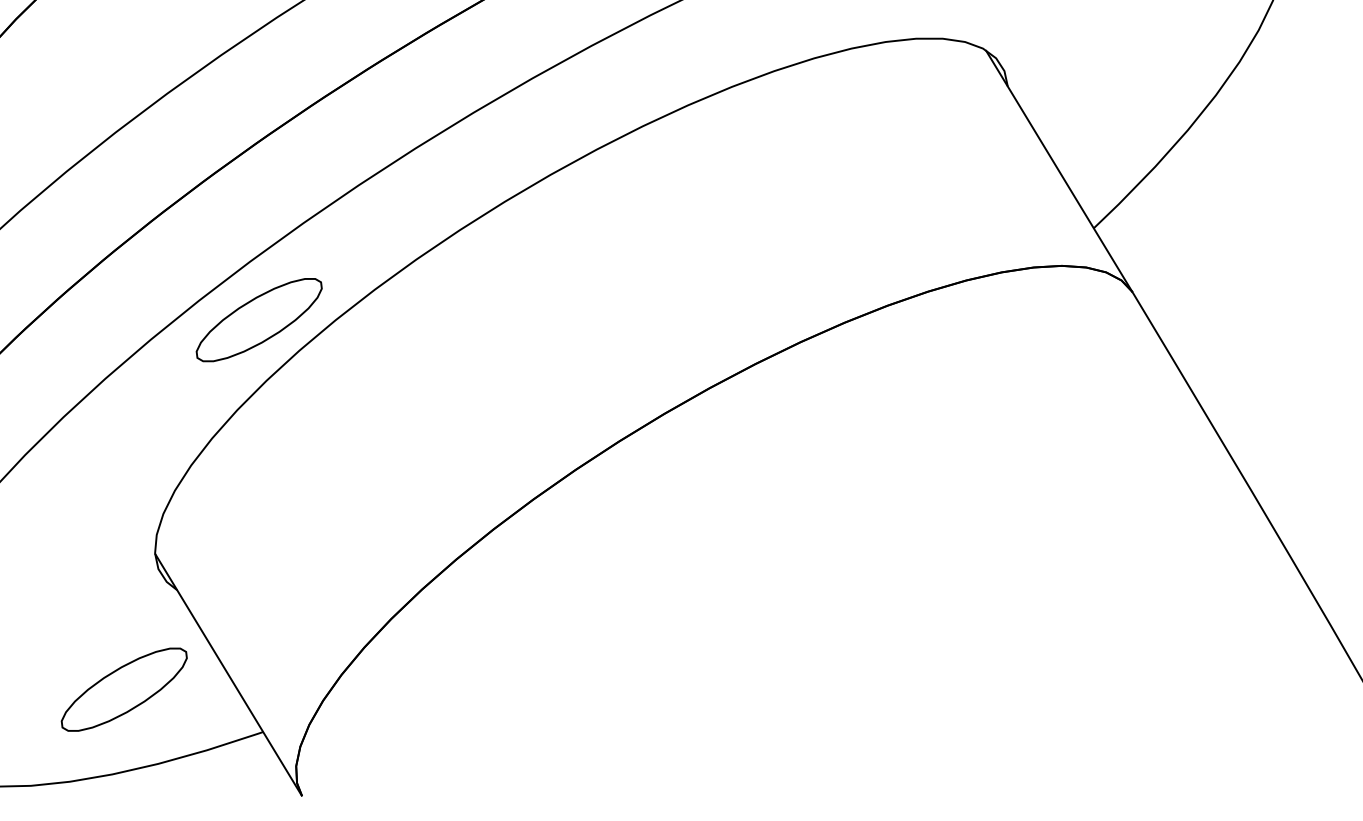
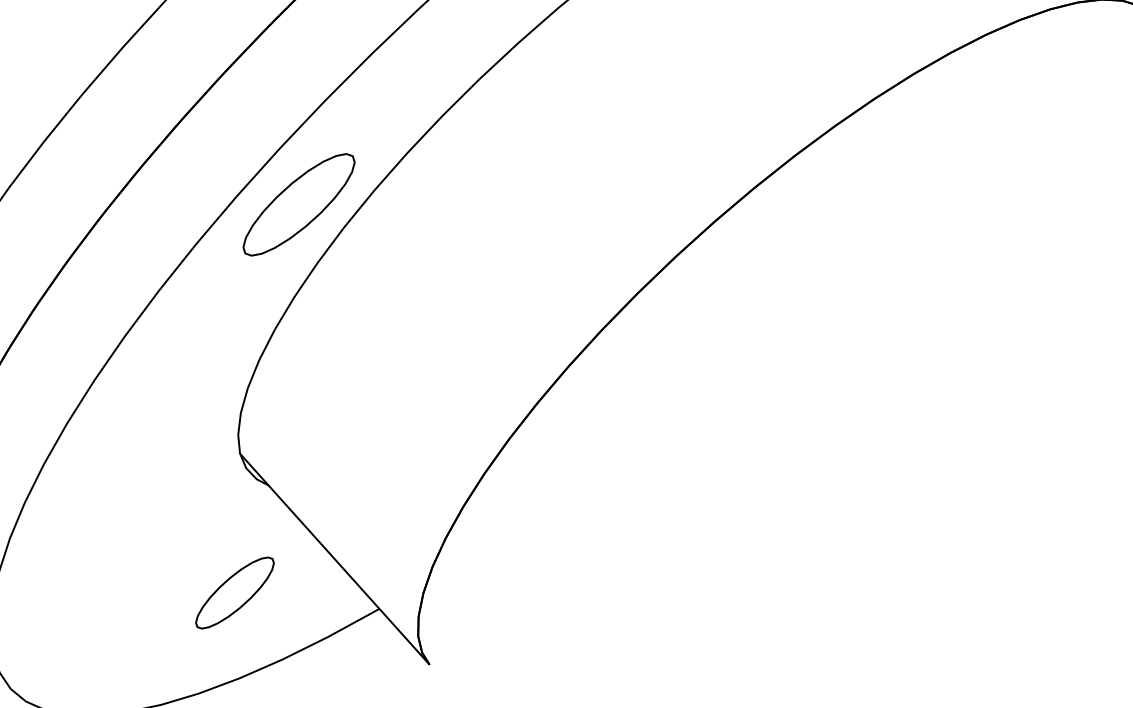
part: (123, 689) -> (234, 593), size x0.7

